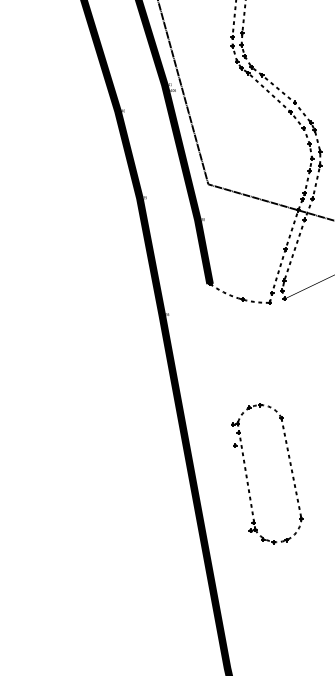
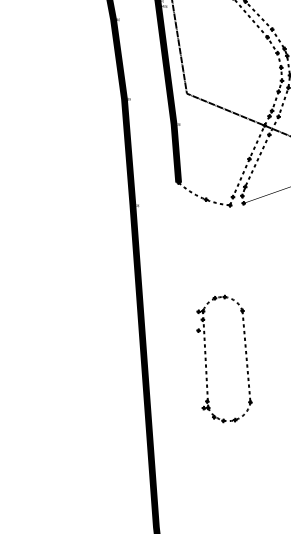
part: (247, 474) -> (206, 357), moved

